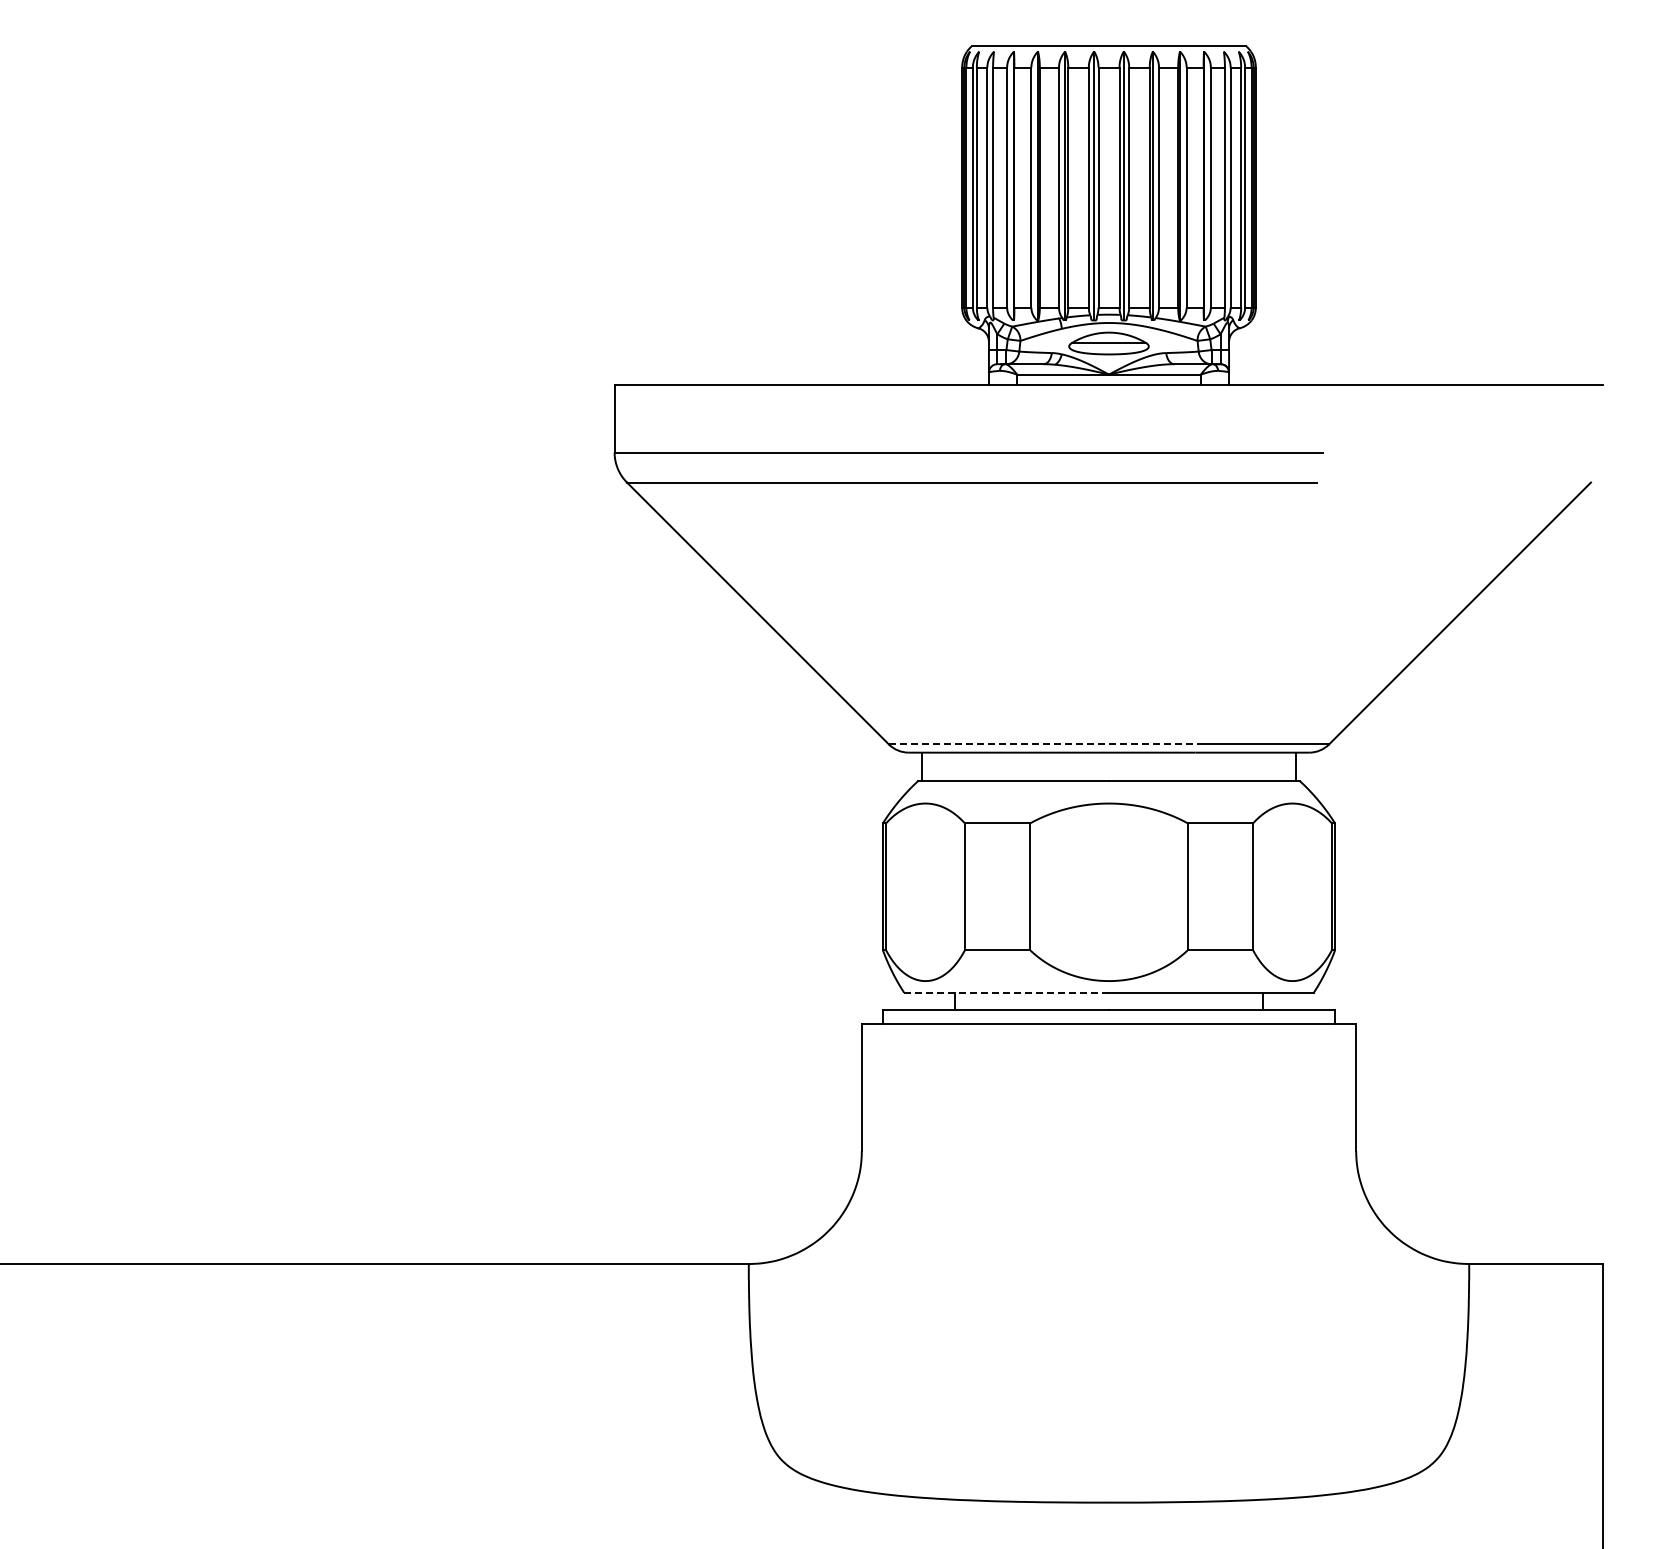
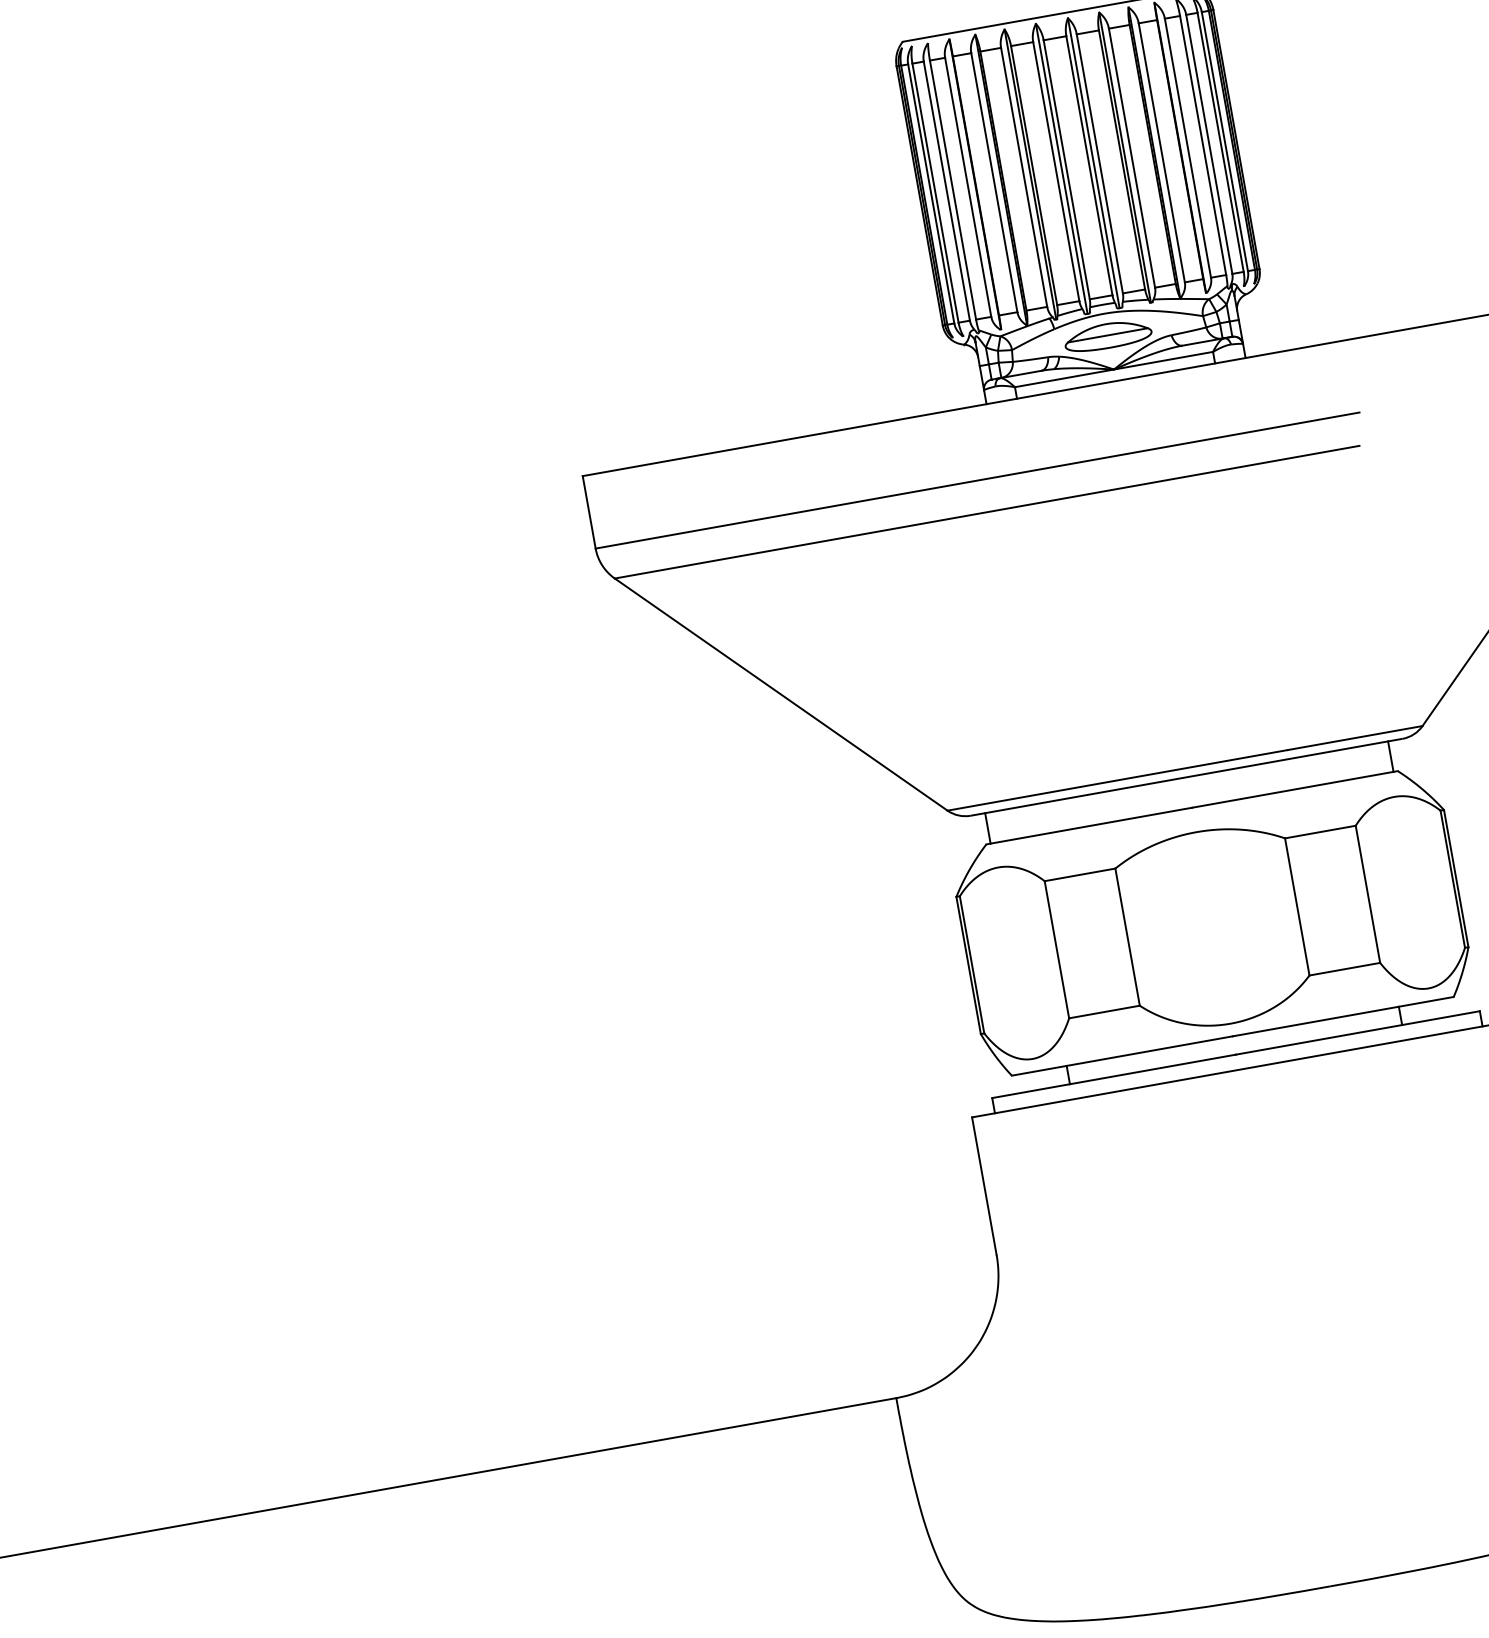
line: (1046, 744) -> (1117, 780), dashed -> solid
line: (1006, 992) -> (1122, 1055), dashed -> solid

